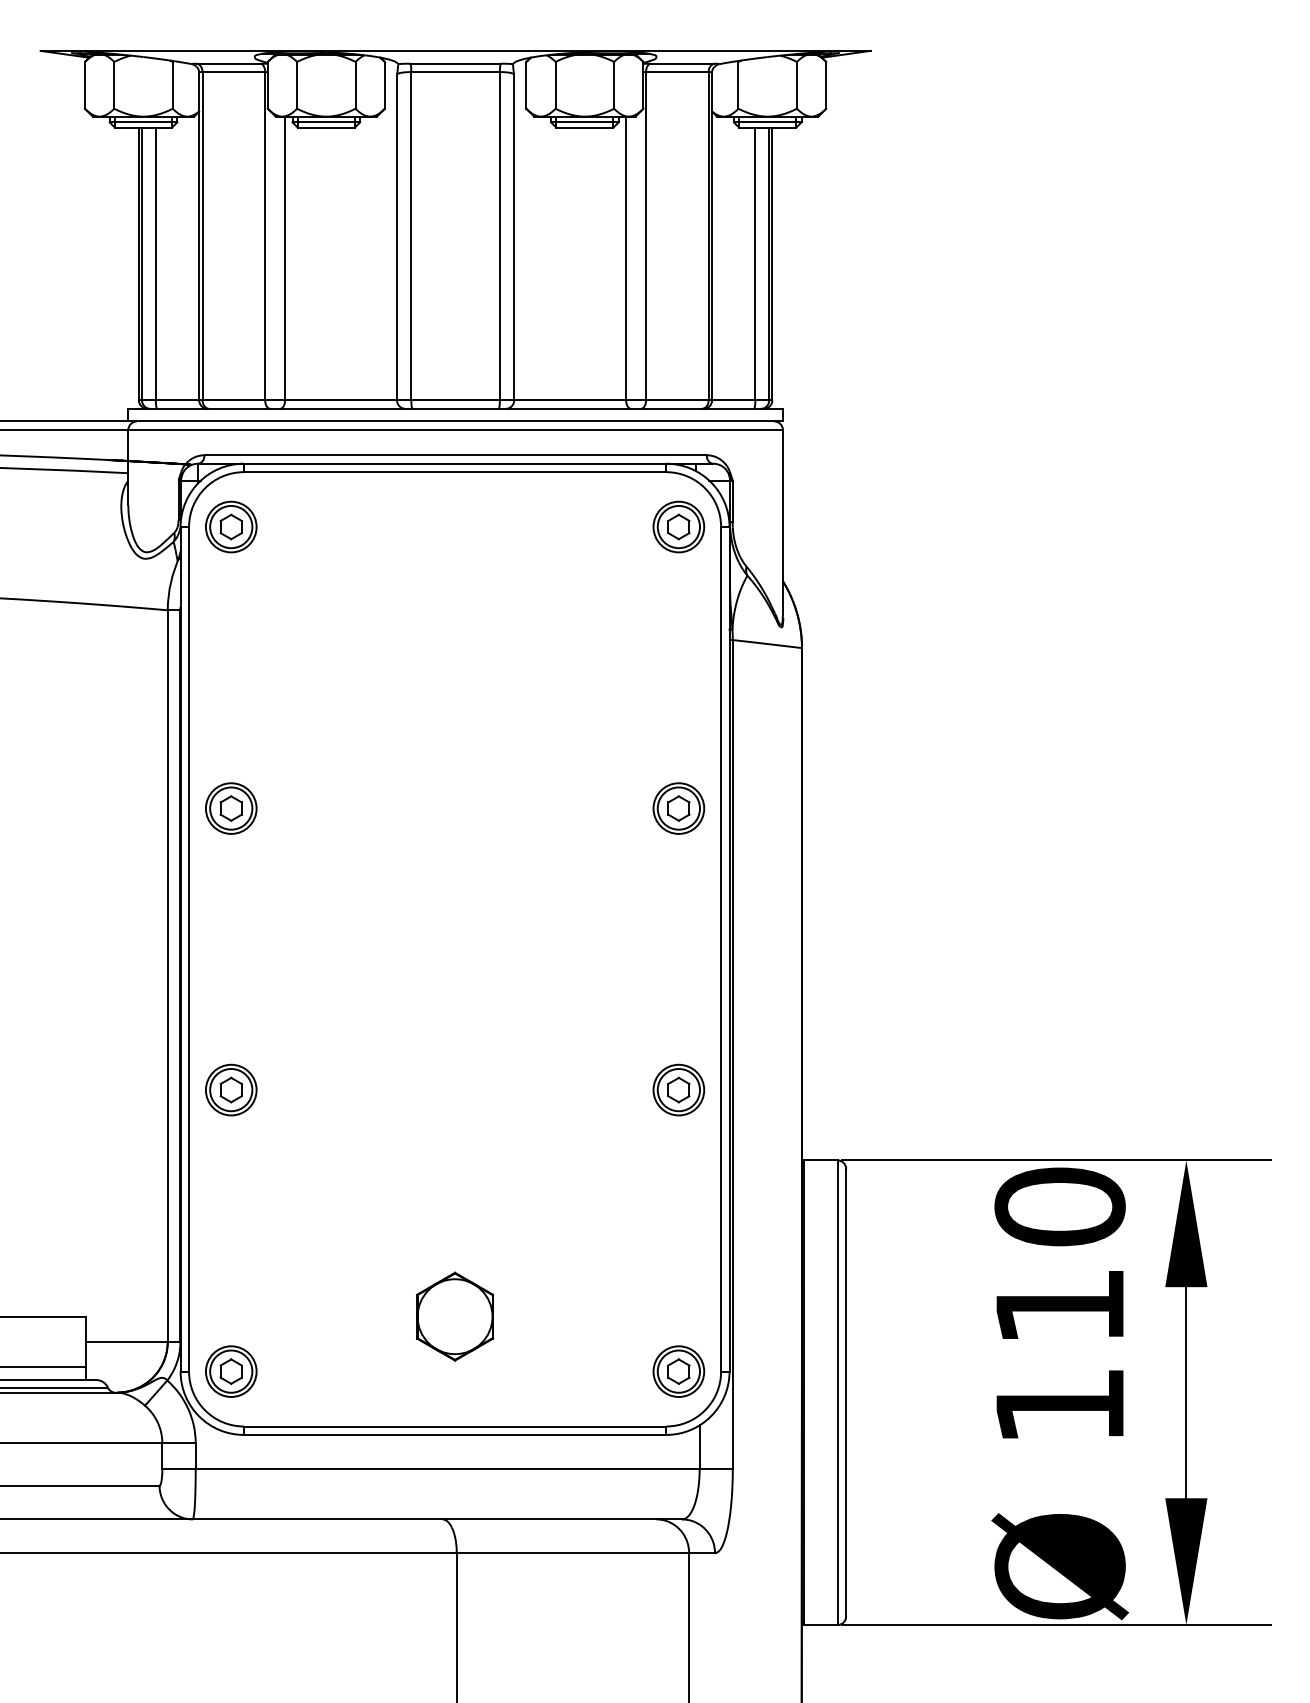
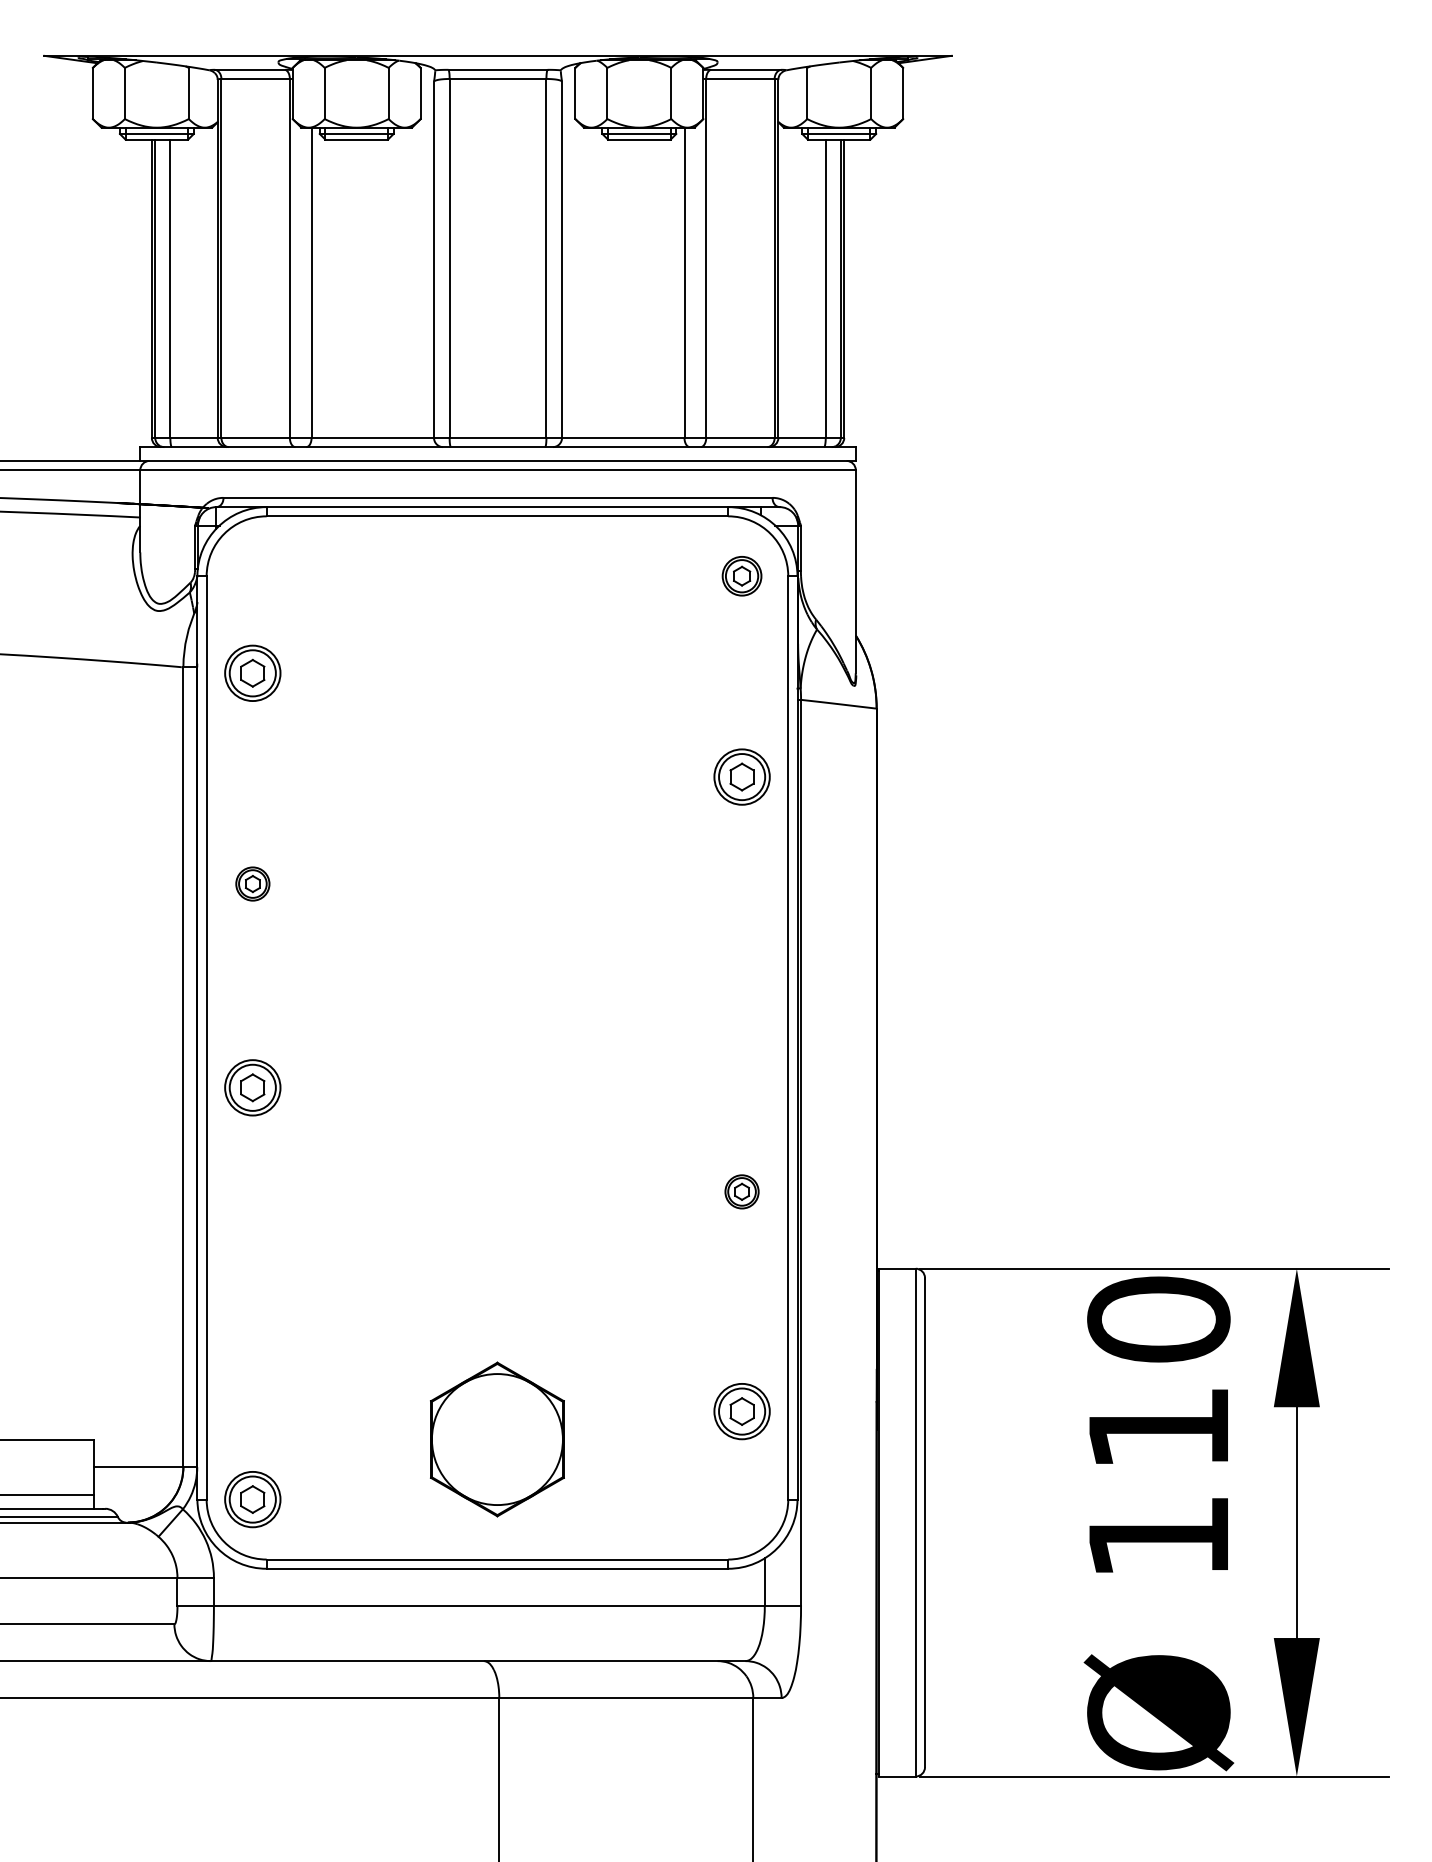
part: (230, 526) -> (252, 672), moved
part: (678, 526) -> (741, 575), size x0.7
part: (230, 808) -> (252, 883), size x0.6
part: (678, 808) -> (741, 776), moved
part: (230, 1089) -> (252, 1087), moved
part: (678, 1089) -> (741, 1191), size x0.6
part: (455, 1316) -> (497, 1439), size x1.6
part: (678, 1371) -> (741, 1411), moved

